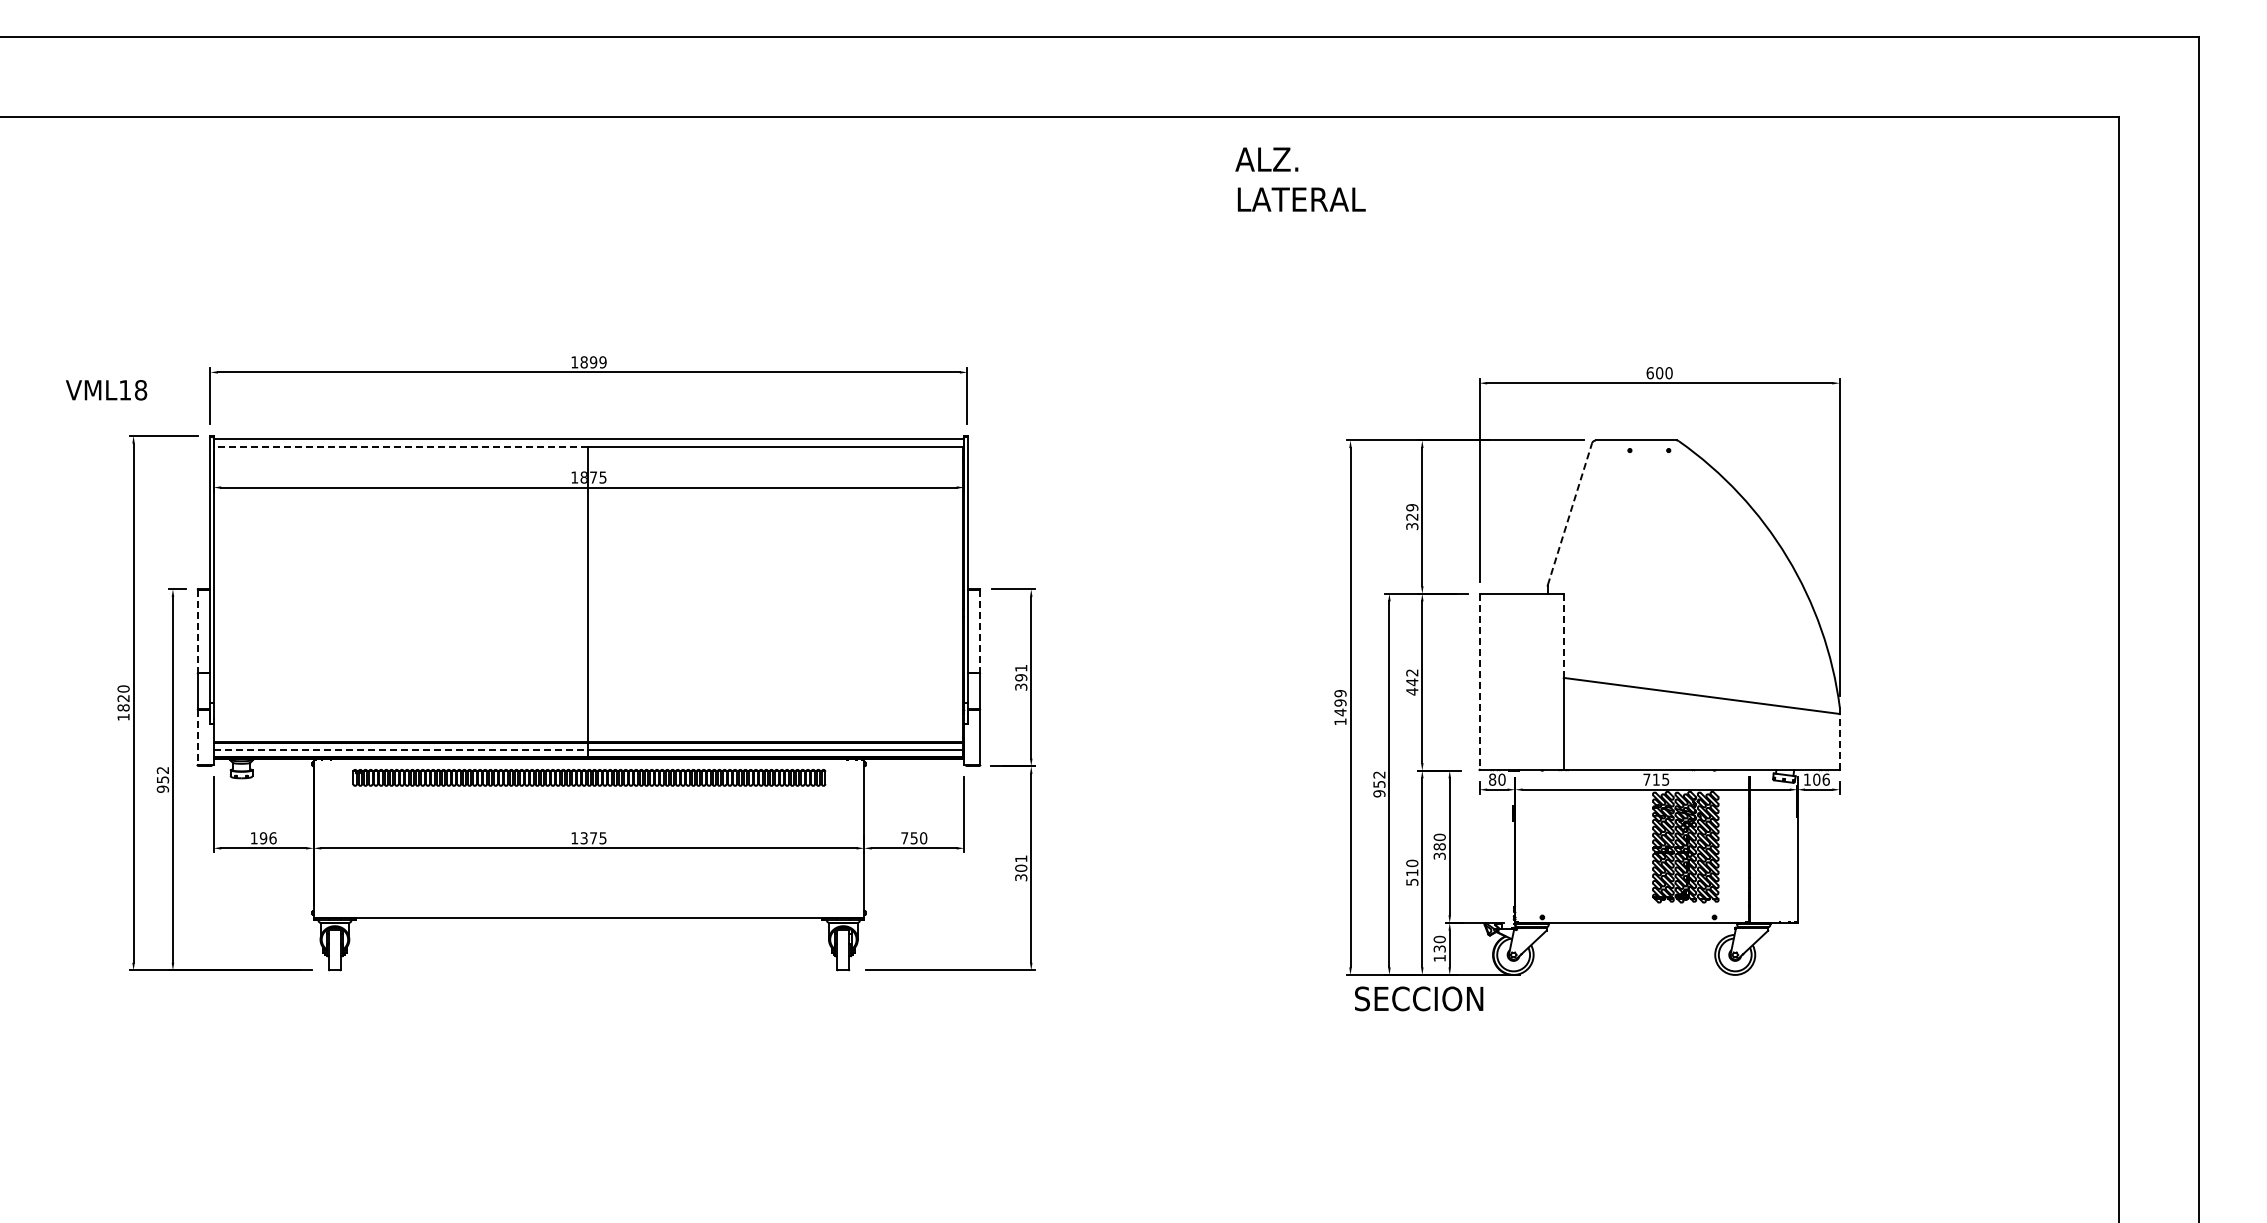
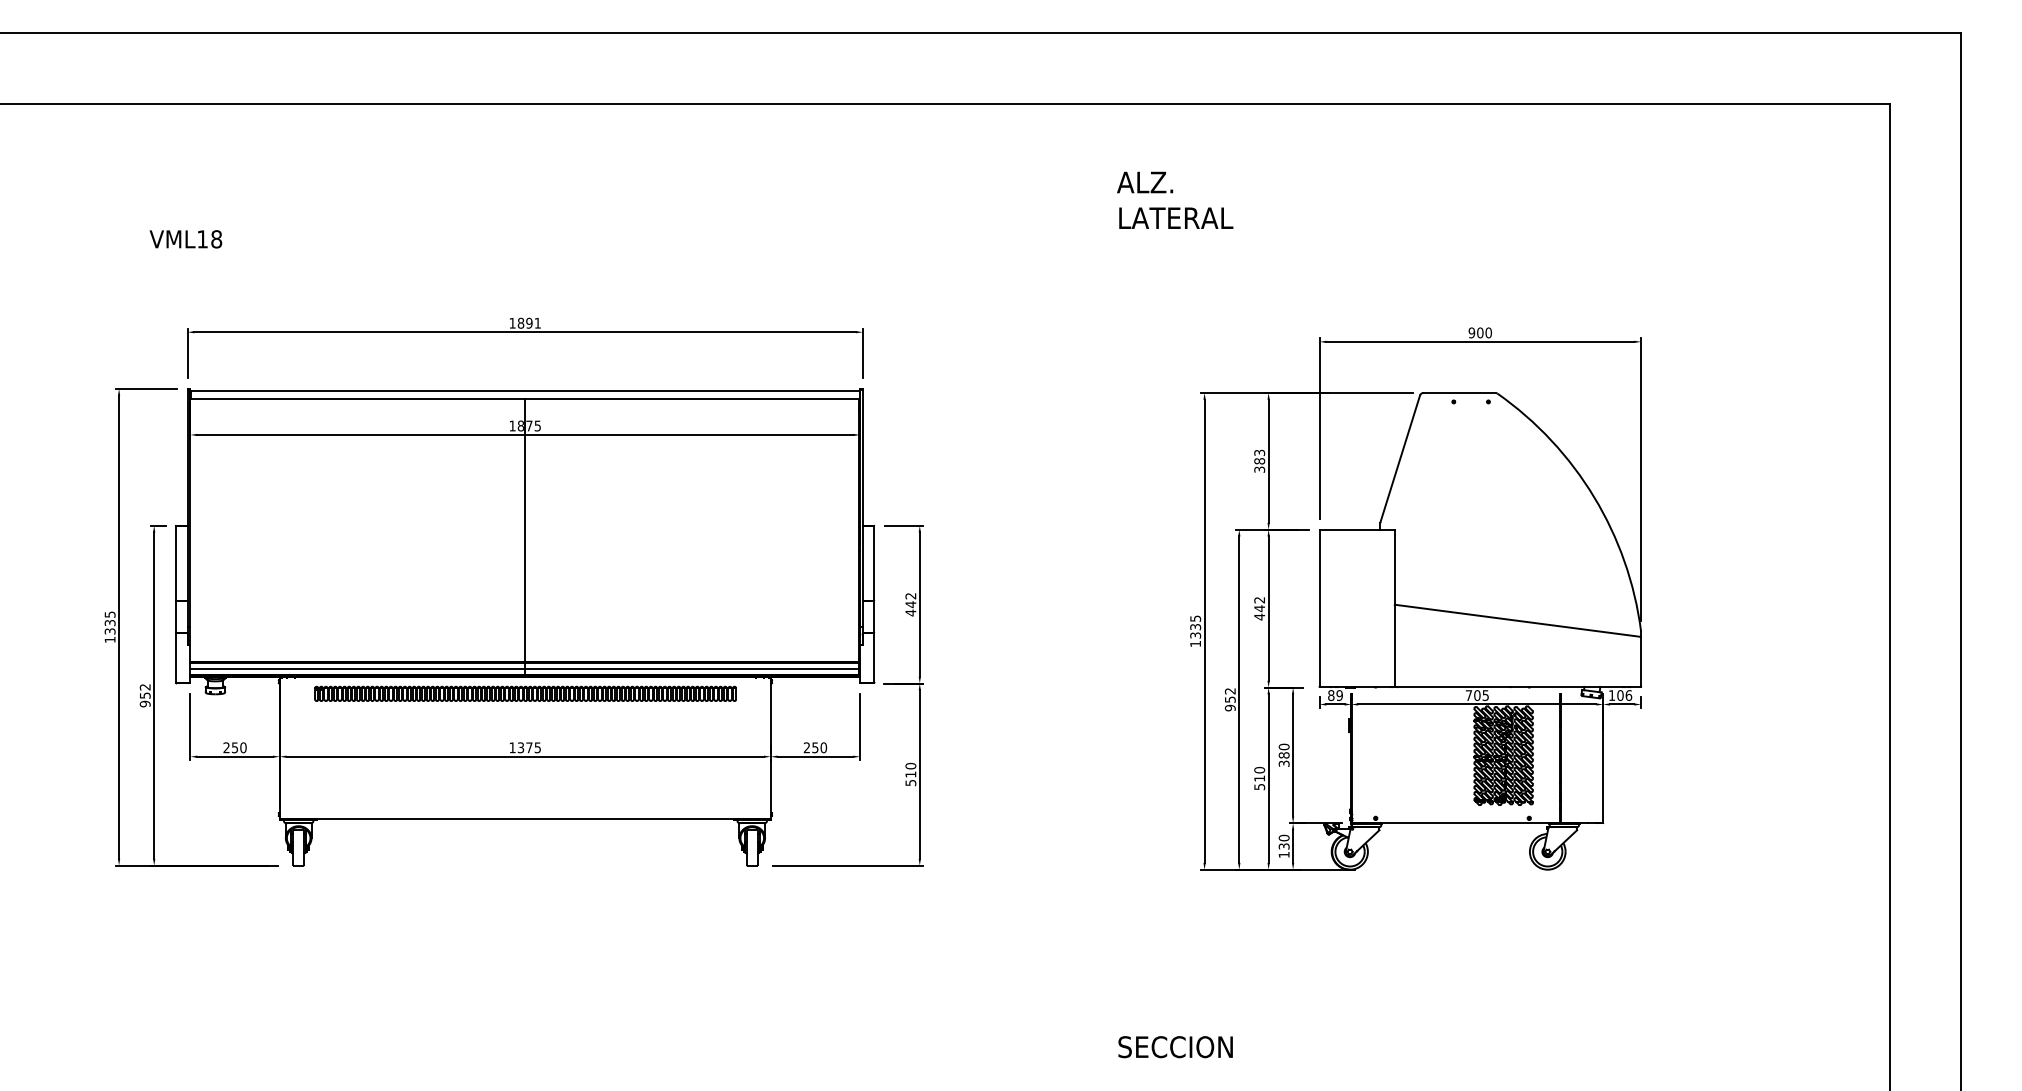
text: (1300, 179) -> (1175, 200), moved
text: (602, 362) -> (537, 323), 1899 -> 1891
text: (1649, 373) -> (1471, 333), 600 -> 900
text: (106, 390) -> (185, 239), moved
line: (400, 447) -> (357, 399), dashed -> solid
text: (1412, 512) -> (1259, 457), 329 -> 383
line: (1570, 513) -> (1400, 458), dashed -> solid
line: (197, 632) -> (176, 564), dashed -> solid
line: (980, 632) -> (874, 564), dashed -> solid
line: (1563, 635) -> (1394, 566), dashed -> solid
text: (1021, 678) -> (911, 605), 391 -> 442
line: (1479, 681) -> (1319, 607), dashed -> solid
text: (123, 698) -> (110, 623), 1820 -> 1335
text: (1340, 703) -> (1195, 627), 1499 -> 1335
line: (197, 737) -> (176, 657), dashed -> solid
line: (1839, 741) -> (1640, 661), dashed -> solid
line: (401, 749) -> (358, 668), dashed -> solid
text: (1501, 779) -> (1339, 695), 80 -> 89
text: (1655, 779) -> (1476, 695), 715 -> 705
text: (263, 838) -> (234, 747), 196 -> 250
text: (904, 838) -> (806, 747), 750 -> 250
text: (1021, 867) -> (911, 773), 301 -> 510
text: (1419, 998) -> (1176, 1046), moved

